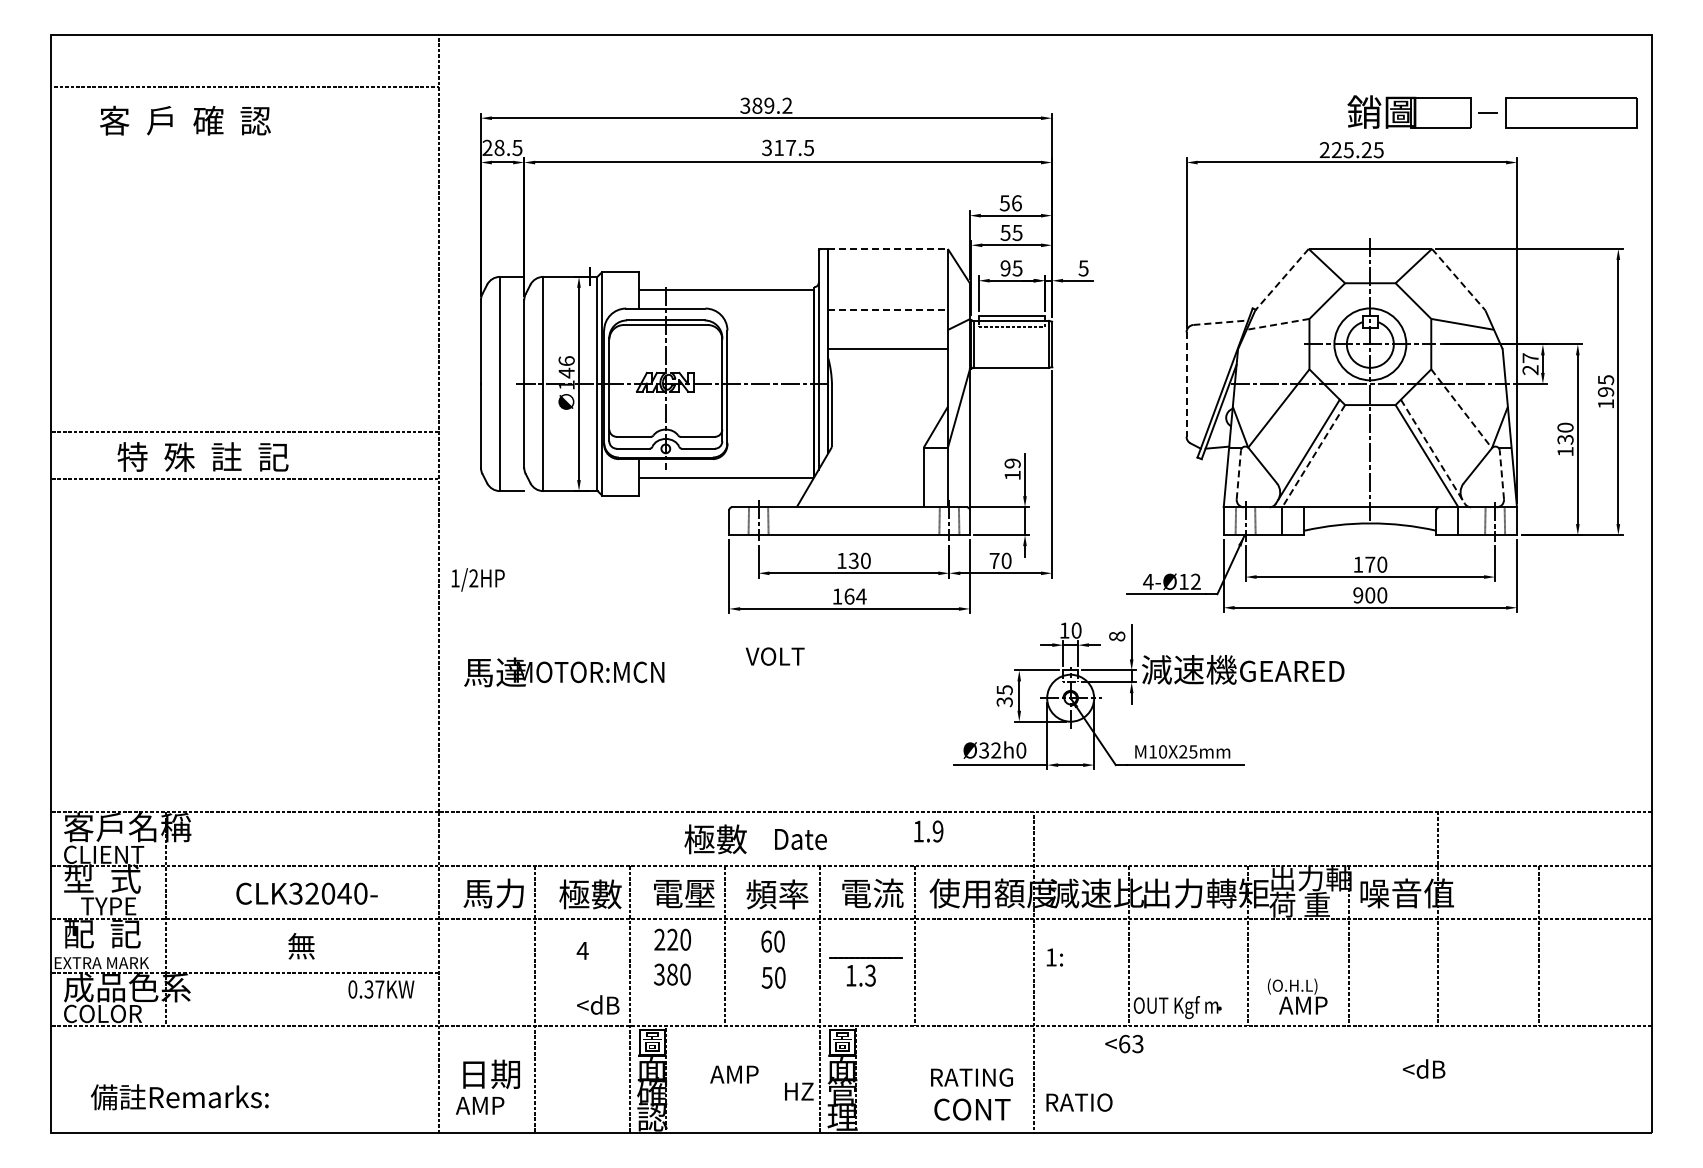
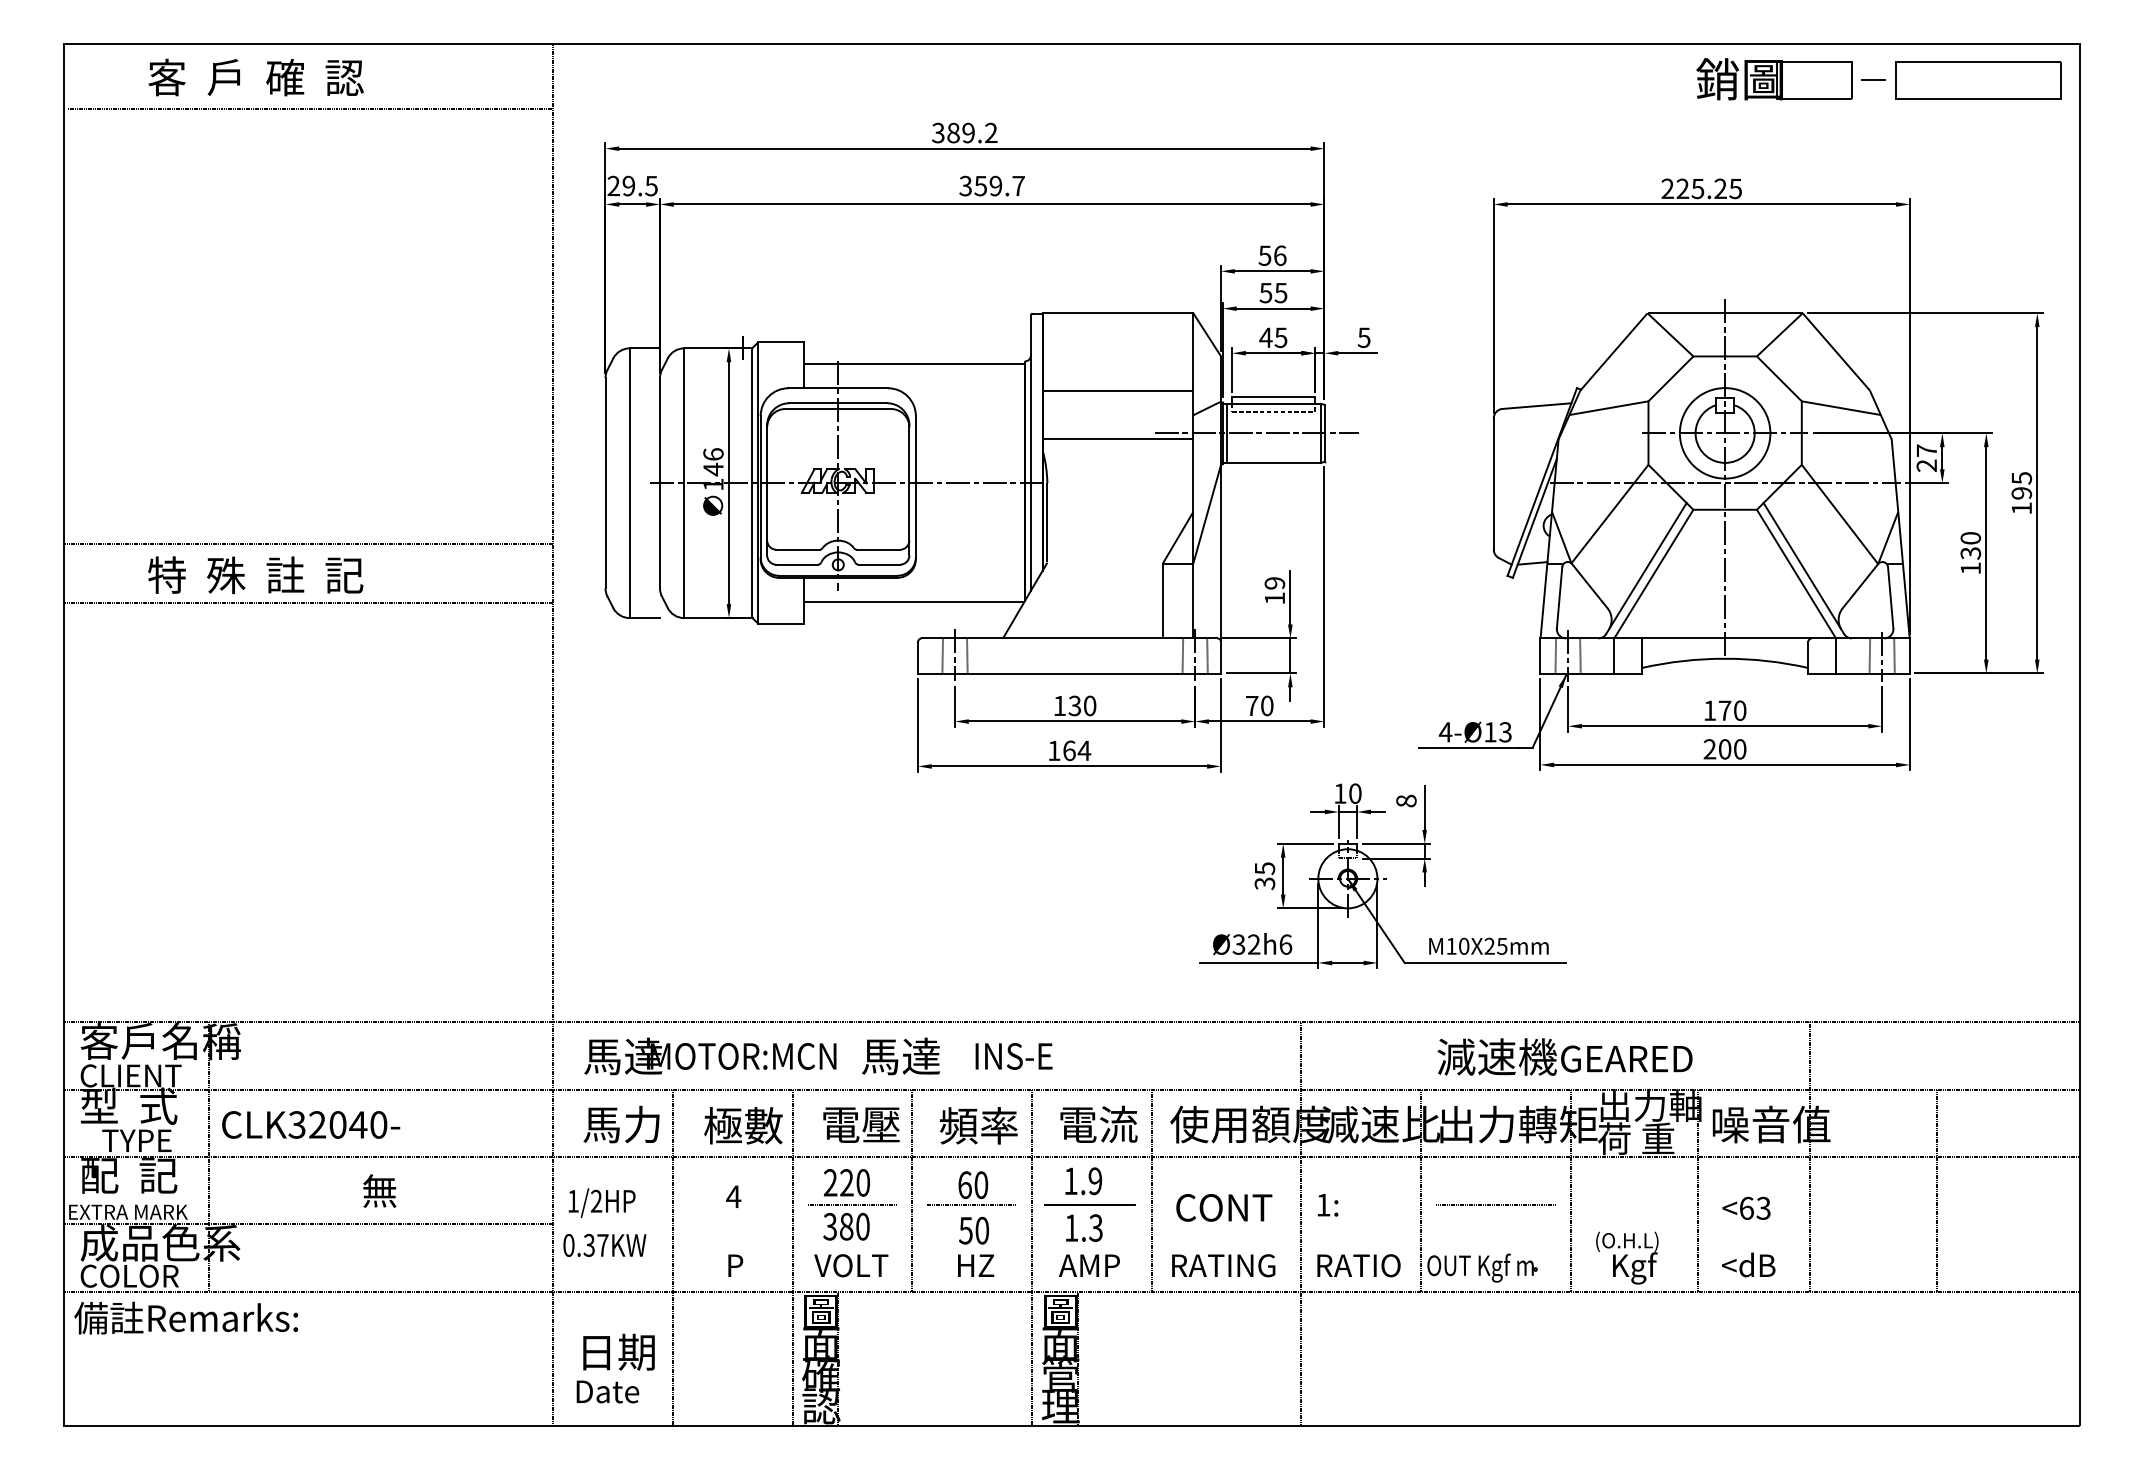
part: (1492, 111) -> (1878, 78), moved
text: (185, 120) -> (256, 77), moved
text: (499, 147) -> (628, 185), 28.5 -> 29.5
text: (794, 147) -> (1000, 185), 317.5 -> 359.7
line: (888, 248) -> (1118, 312), dashed -> solid
text: (1005, 268) -> (1265, 337), 95 -> 45
line: (1282, 279) -> (1614, 351), dashed -> solid
line: (1458, 279) -> (1836, 351), dashed -> solid
line: (888, 310) -> (1118, 390), dashed -> solid
line: (1220, 322) -> (1536, 405), dashed -> solid
line: (1278, 324) -> (1609, 408), dashed -> solid
line: (998, 344) -> (1257, 433), added
line: (1186, 385) -> (1493, 485), dashed -> solid
line: (1461, 408) -> (1839, 514), dashed -> solid
line: (1433, 452) -> (1804, 569), dashed -> solid
line: (1313, 456) -> (1653, 574), dashed -> solid
line: (1238, 474) -> (1559, 597), dashed -> solid
line: (1501, 474) -> (1890, 597), dashed -> solid
text: (477, 579) -> (601, 1202), moved
text: (1195, 581) -> (1505, 731), 4-Ø12 -> 4-Ø13
text: (1358, 595) -> (1710, 749), 900 -> 200
text: (774, 656) -> (850, 1265), moved
text: (1243, 669) -> (1565, 1056), moved
text: (564, 672) -> (710, 1056), moved
text: (1021, 750) -> (1285, 944), Ø32h0 -> Ø32h6
text: (928, 831) -> (1083, 1181), moved
text: (715, 839) -> (900, 1056), 極數 -> 馬達
text: (806, 839) -> (1015, 1056), Date -> INS-E
text: (306, 893) -> (310, 1124), moved
line: (676, 957) -> (851, 1205), added
line: (771, 957) -> (971, 1205), added
line: (1187, 957) -> (1494, 1205), added
text: (381, 989) -> (604, 1245), moved
text: (598, 1004) -> (753, 1264), <dB -> P
text: (1303, 1007) -> (1640, 1268), AMP -> Kgf
text: (1124, 1044) -> (1746, 1208), moved
text: (1423, 1068) -> (1747, 1264), moved
text: (734, 1074) -> (1089, 1265), moved
text: (971, 1077) -> (1223, 1265), moved
text: (799, 1091) -> (976, 1265), moved
text: (179, 1097) -> (185, 1318), moved
text: (1079, 1102) -> (1359, 1265), moved
text: (481, 1105) -> (606, 1391), AMP -> Date
text: (972, 1109) -> (1224, 1207), moved

